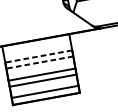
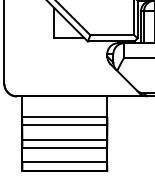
line: (38, 56) -> (64, 117), dashed -> solid
line: (39, 62) -> (64, 124), dashed -> solid

